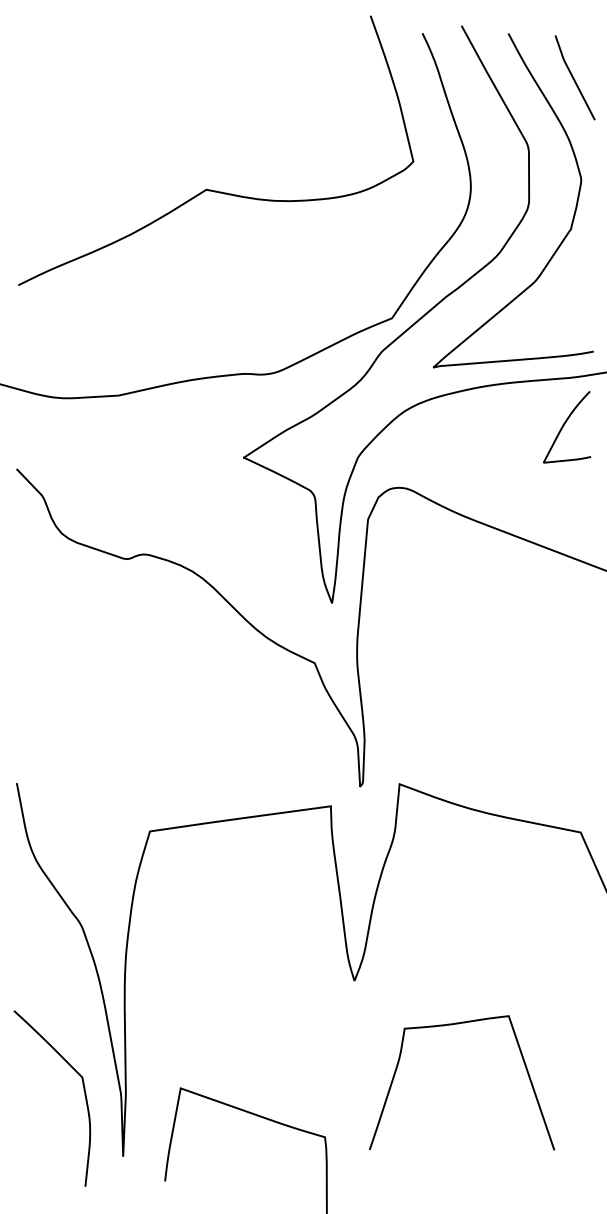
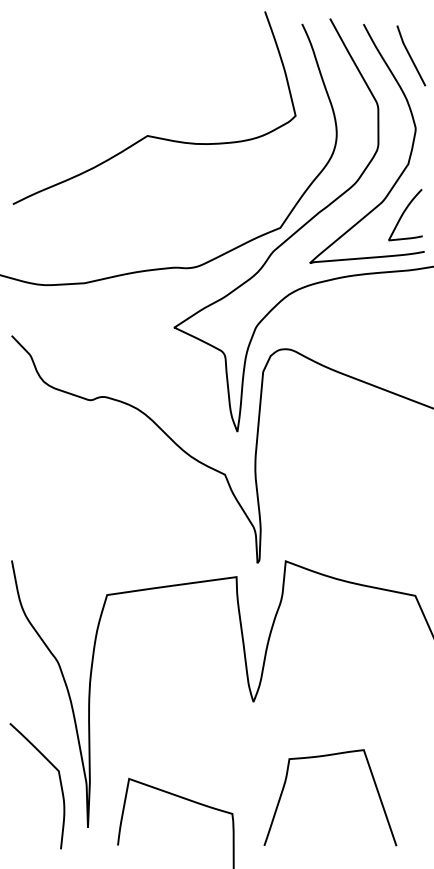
curve: (565, 424) -> (404, 213), moved
curve: (452, 1025) -> (323, 756), moved

